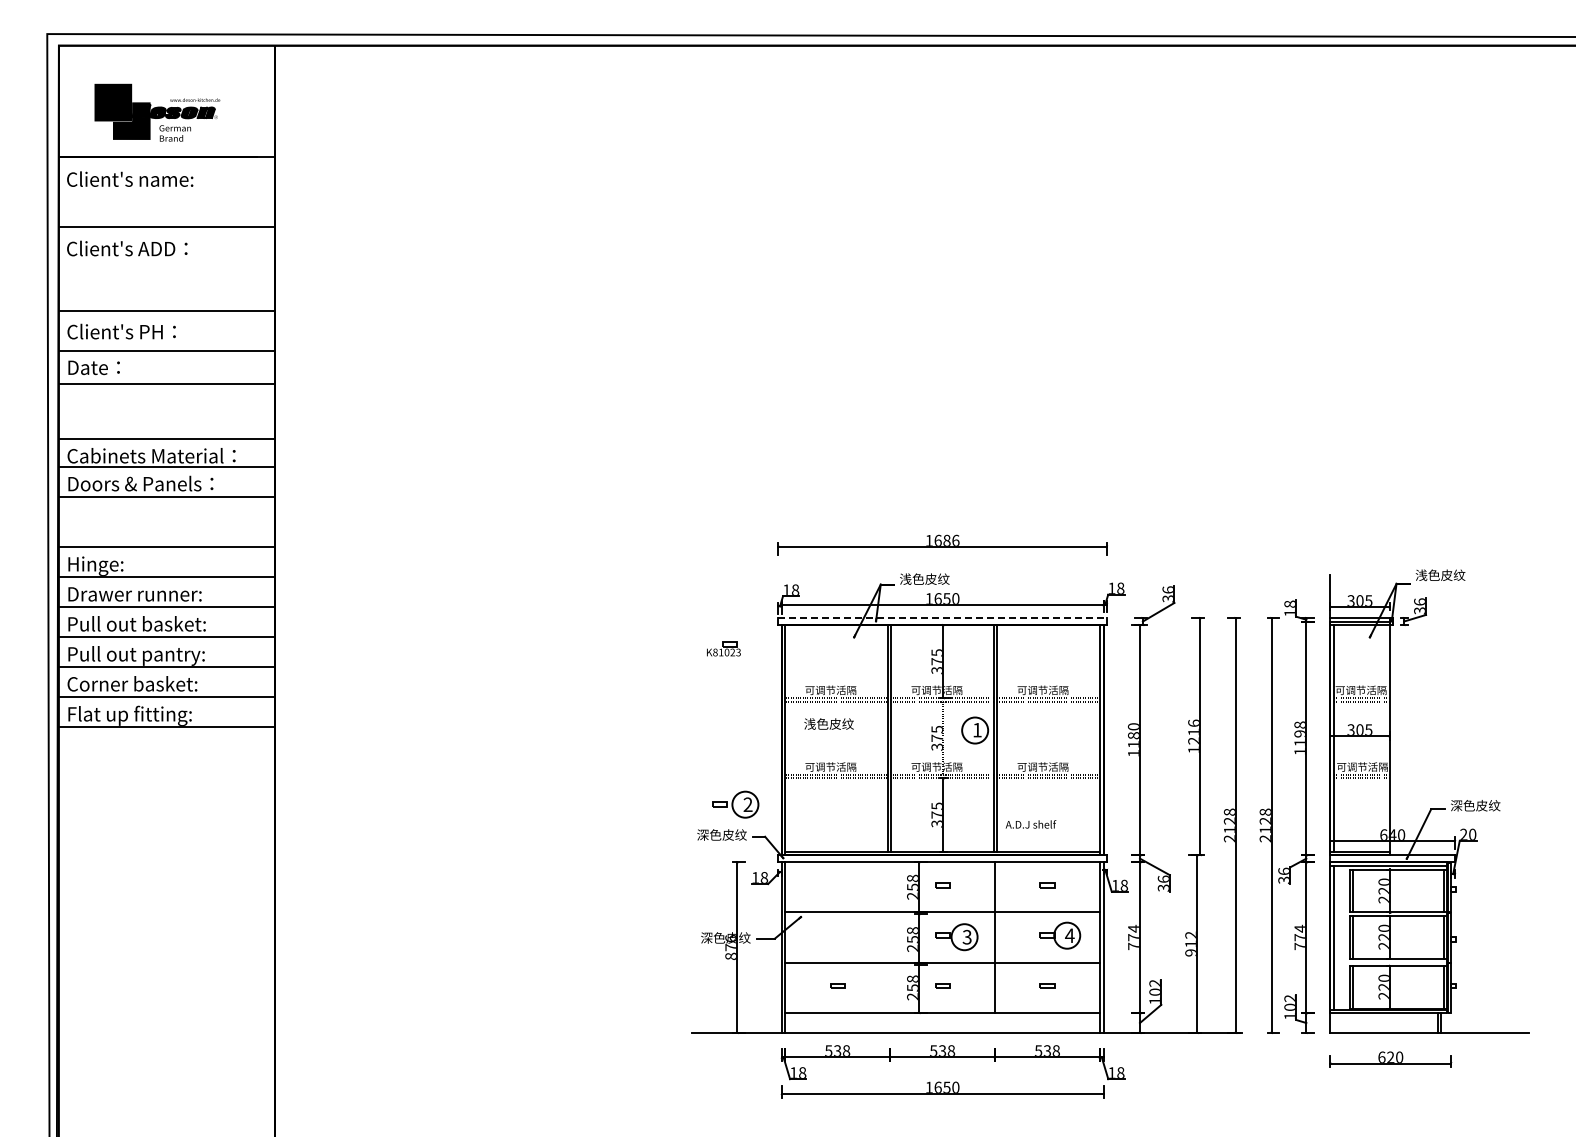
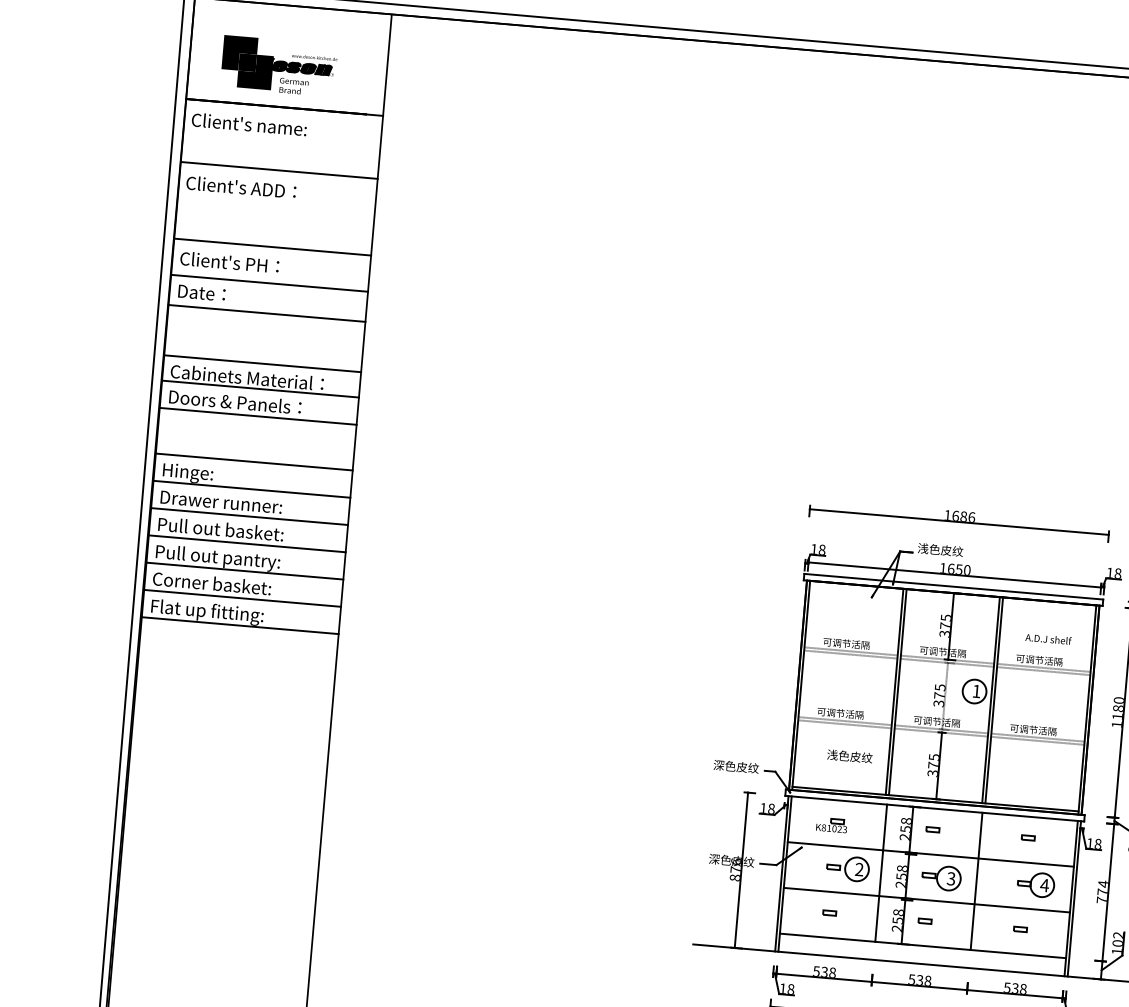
line: (943, 618) -> (954, 587), dashed -> solid
part: (723, 648) -> (831, 824), moved
text: (828, 723) -> (849, 755), moved
part: (735, 804) -> (848, 868), moved
text: (1030, 824) -> (1048, 639), moved
line: (890, 937) -> (881, 873), added

